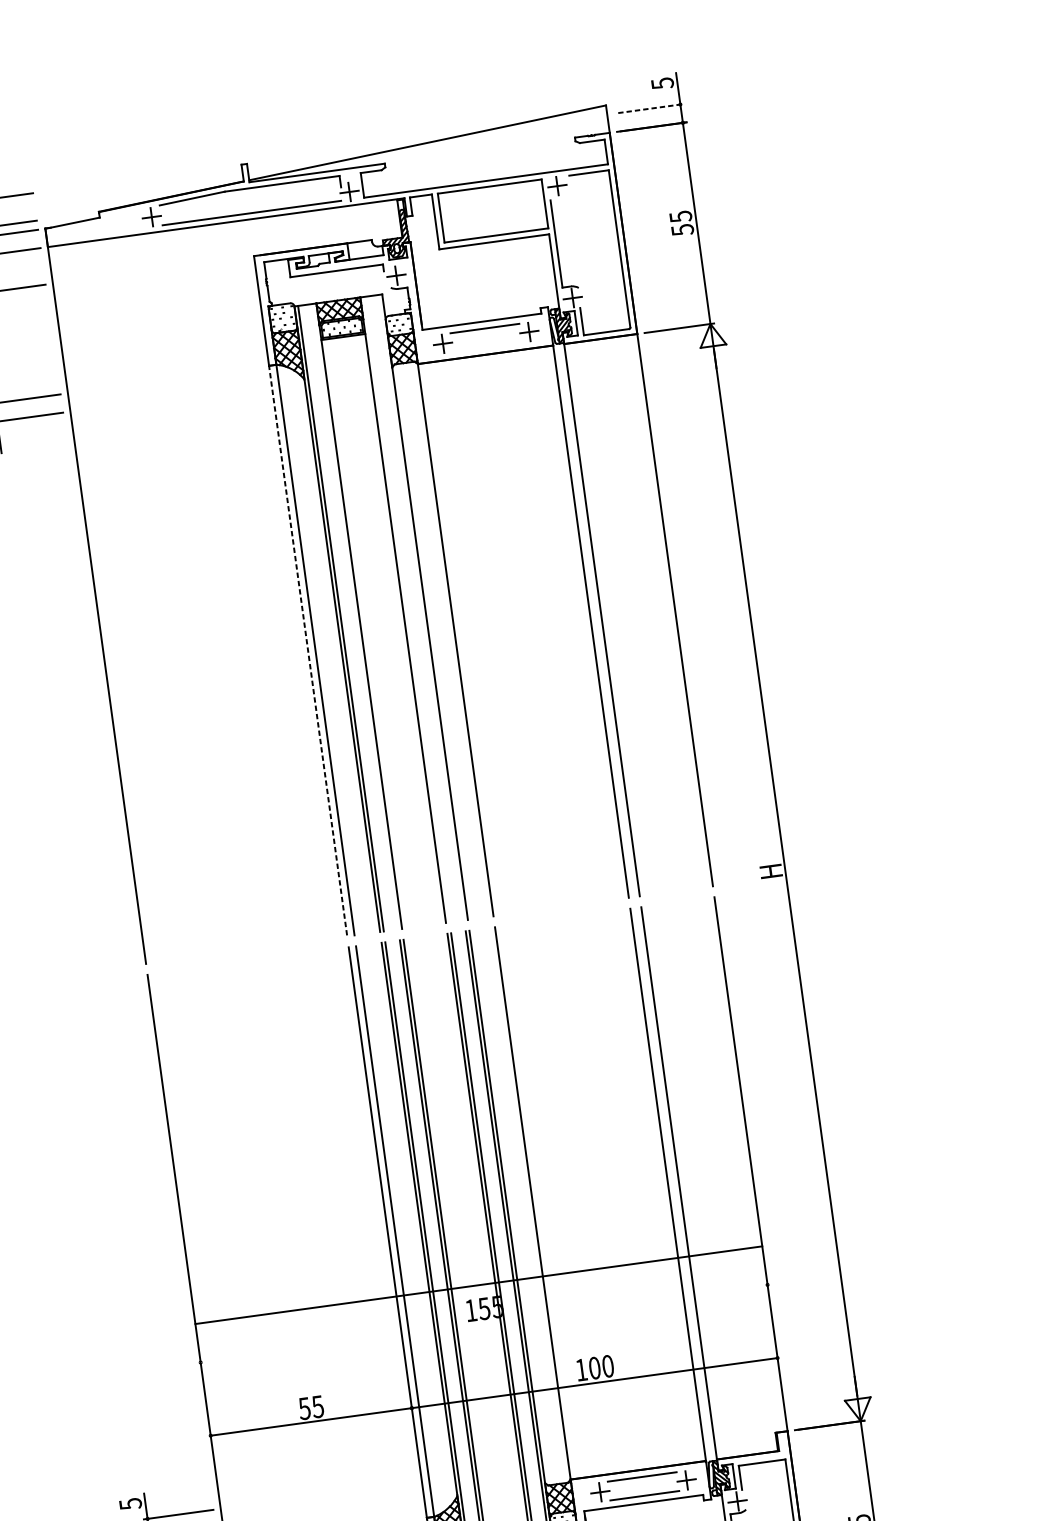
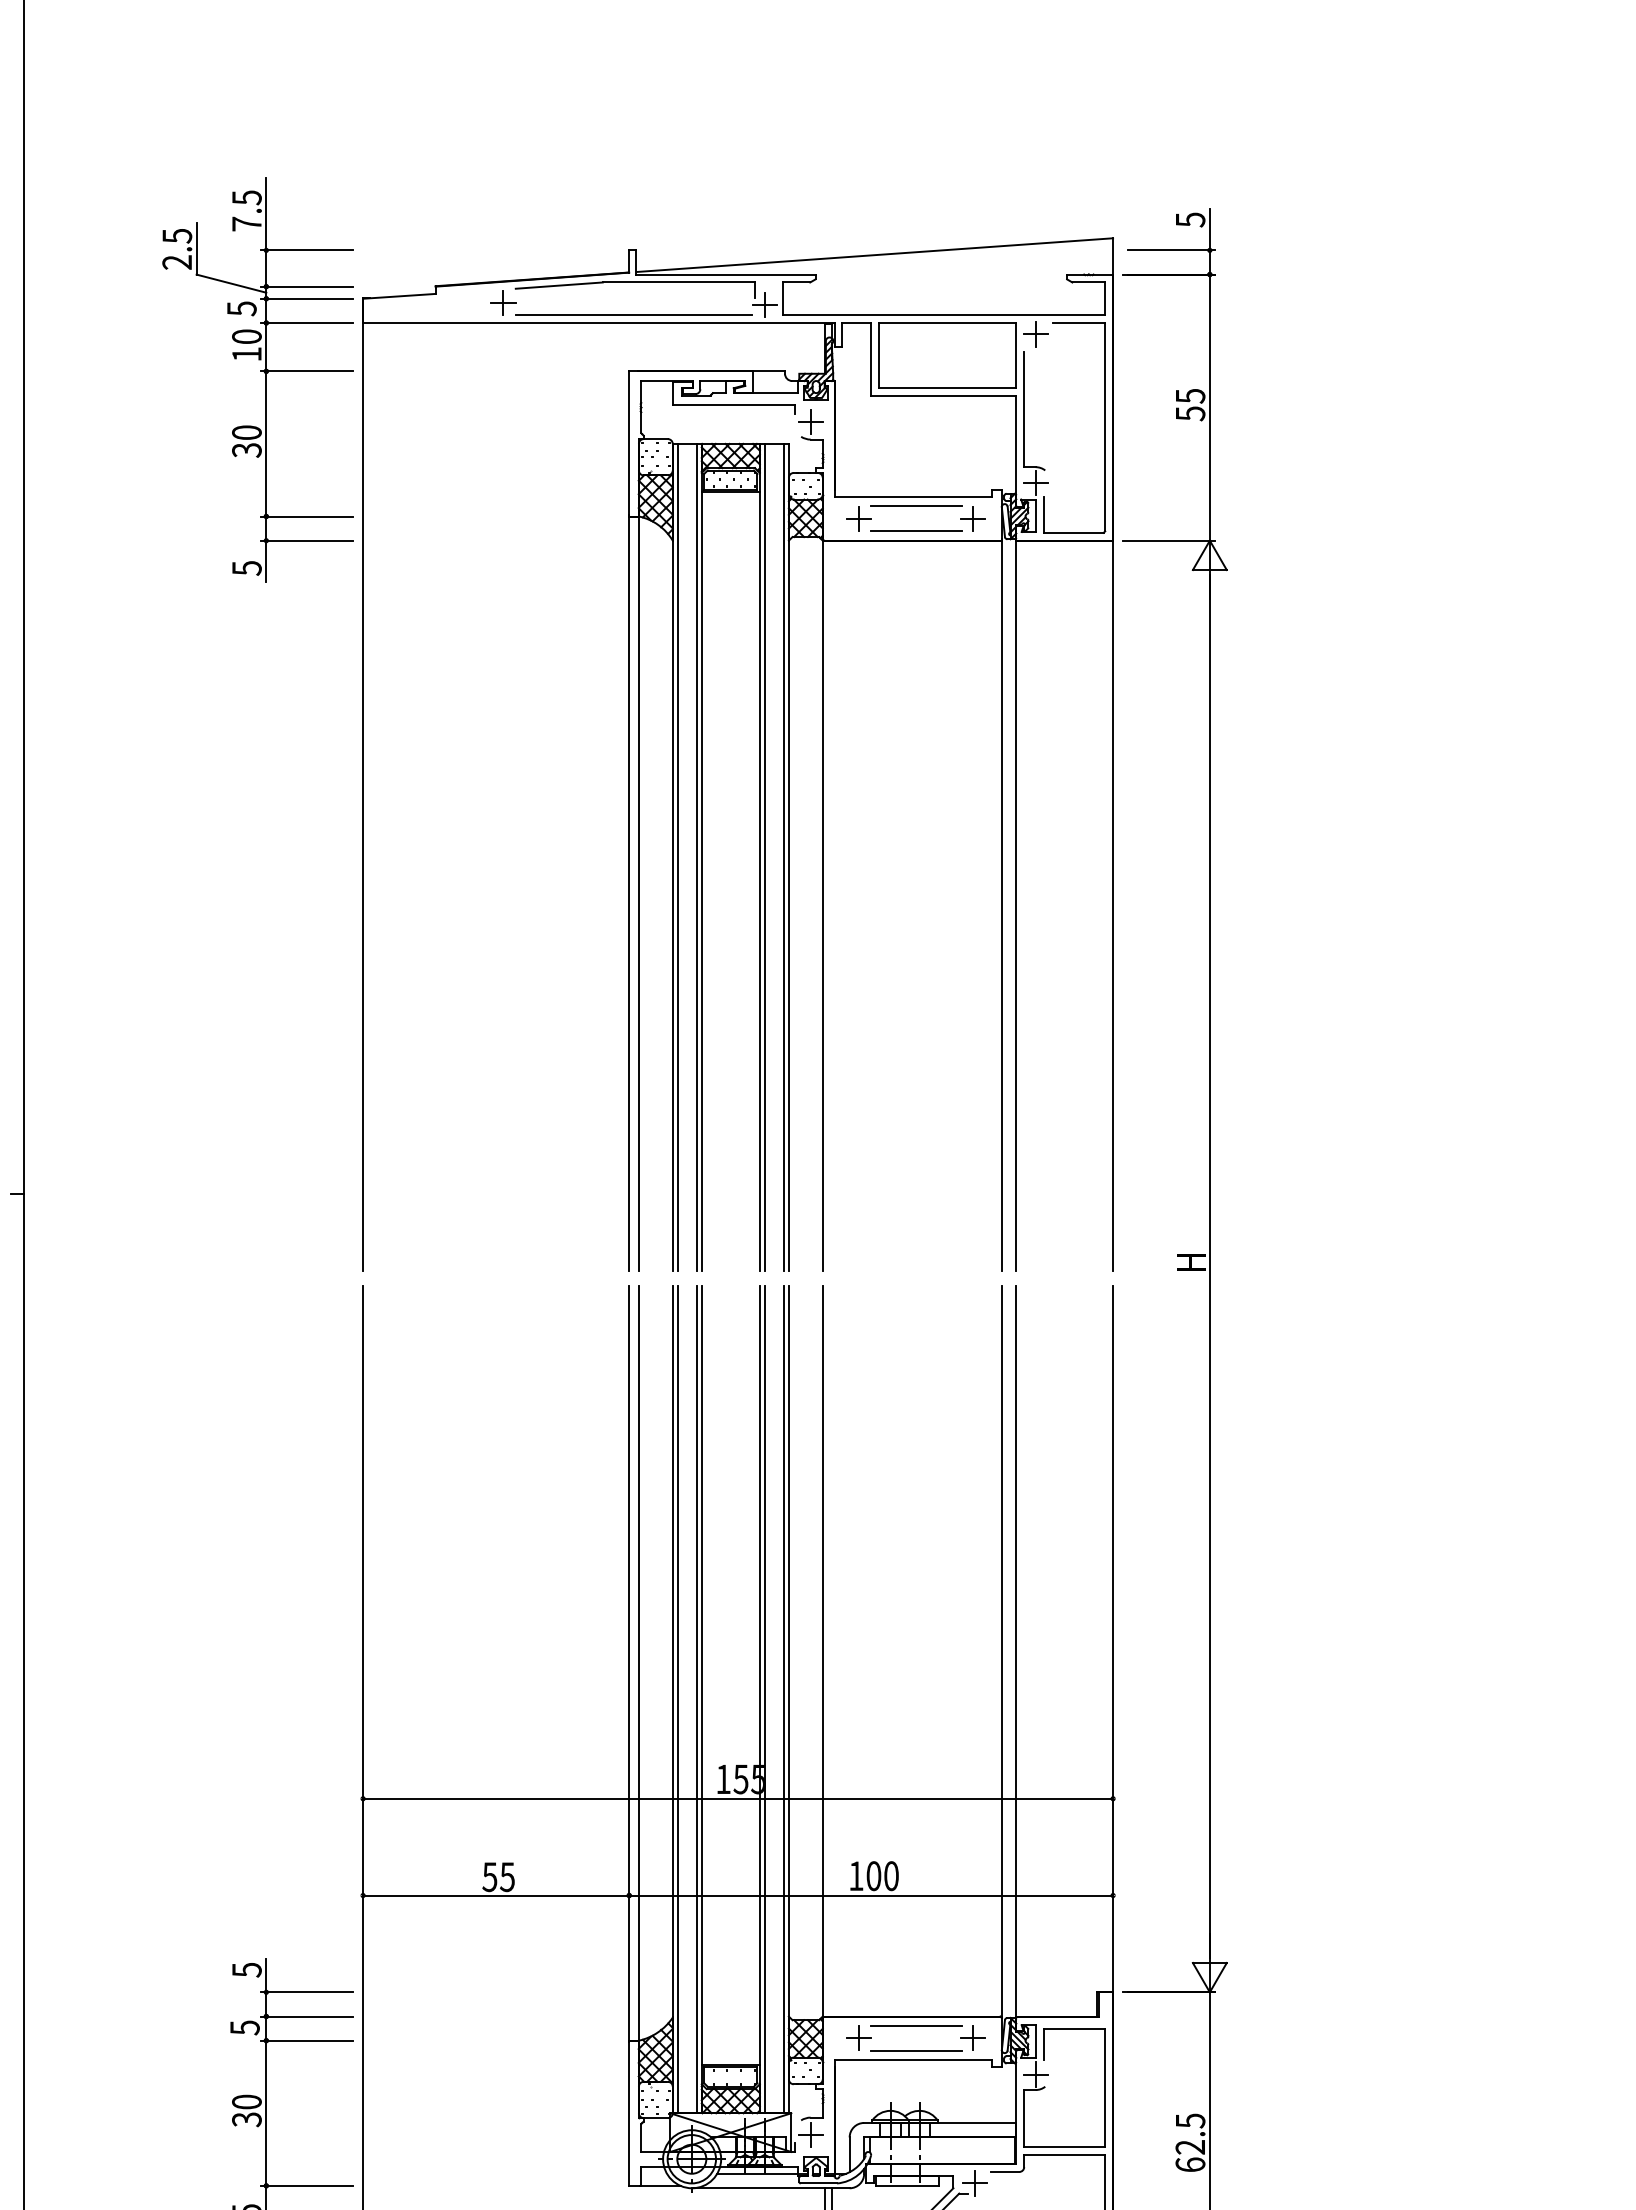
line: (651, 108) -> (1171, 250), dashed -> solid
line: (487, 347) -> (915, 531), added
line: (421, 607) -> (784, 857), added
line: (406, 609) -> (764, 857), added
line: (355, 616) -> (696, 857), added
line: (308, 650) -> (629, 893), dashed -> solid
line: (479, 1284) -> (738, 1798), moved

